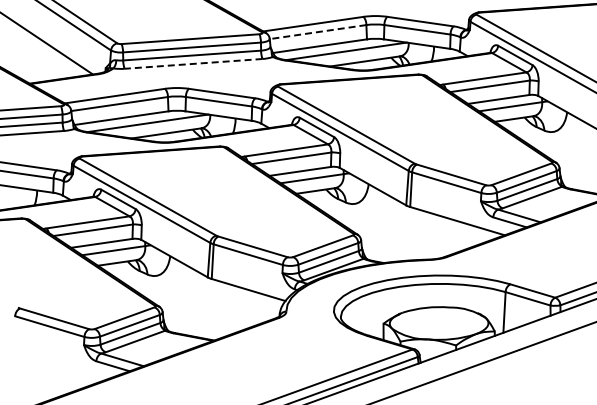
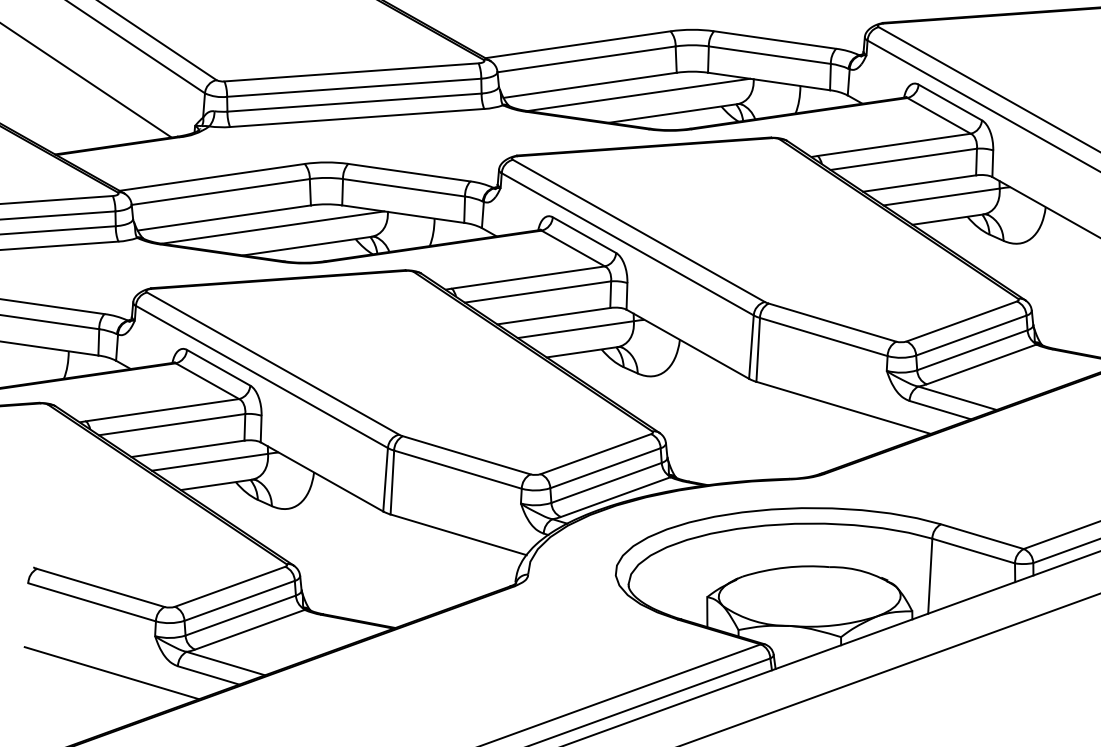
line: (318, 32) -> (587, 60), dashed -> solid
line: (193, 63) -> (356, 117), dashed -> solid
line: (60, 364) -> (111, 672), added

